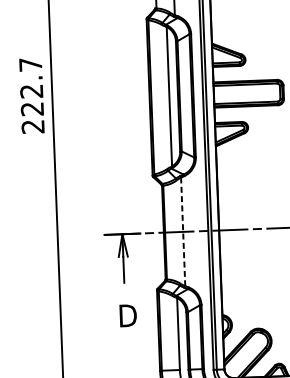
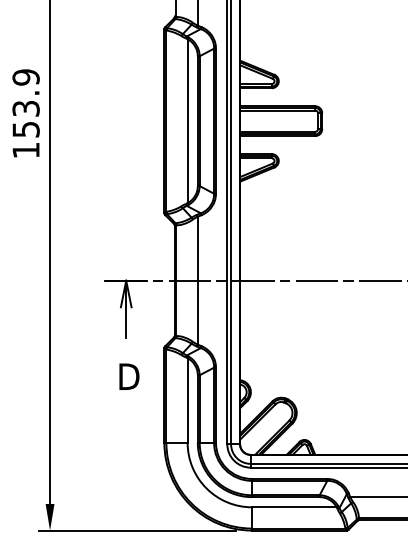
text: (31, 95) -> (25, 113), 222.7 -> 153.9
line: (182, 231) -> (197, 280), dashed -> solid

